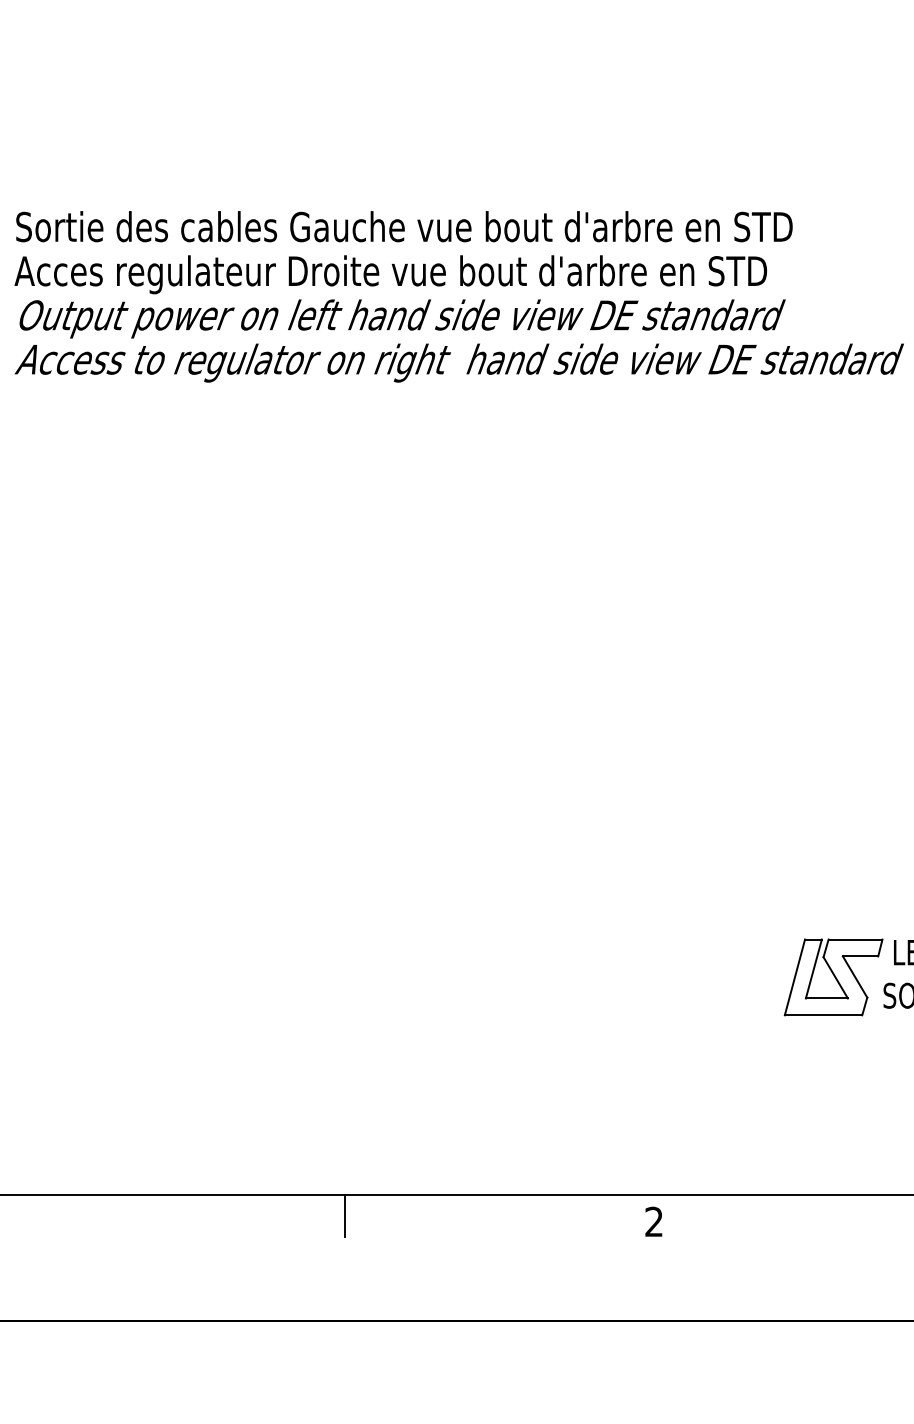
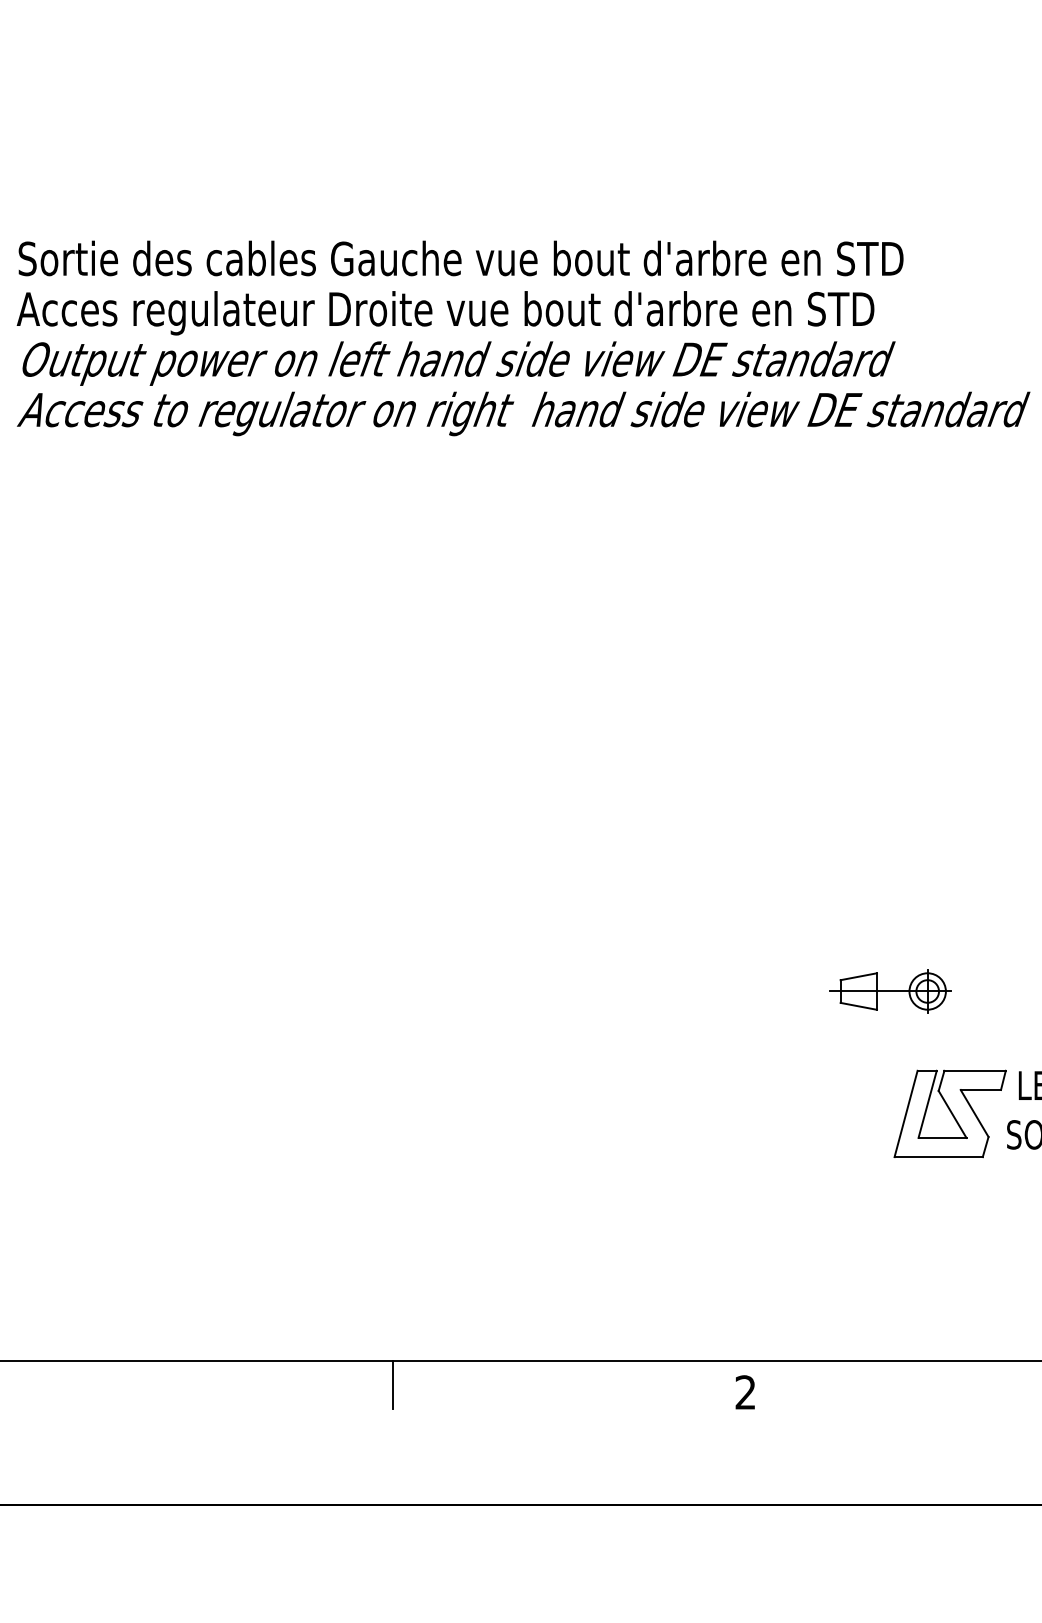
part: (781, 869) -> (890, 990), added

